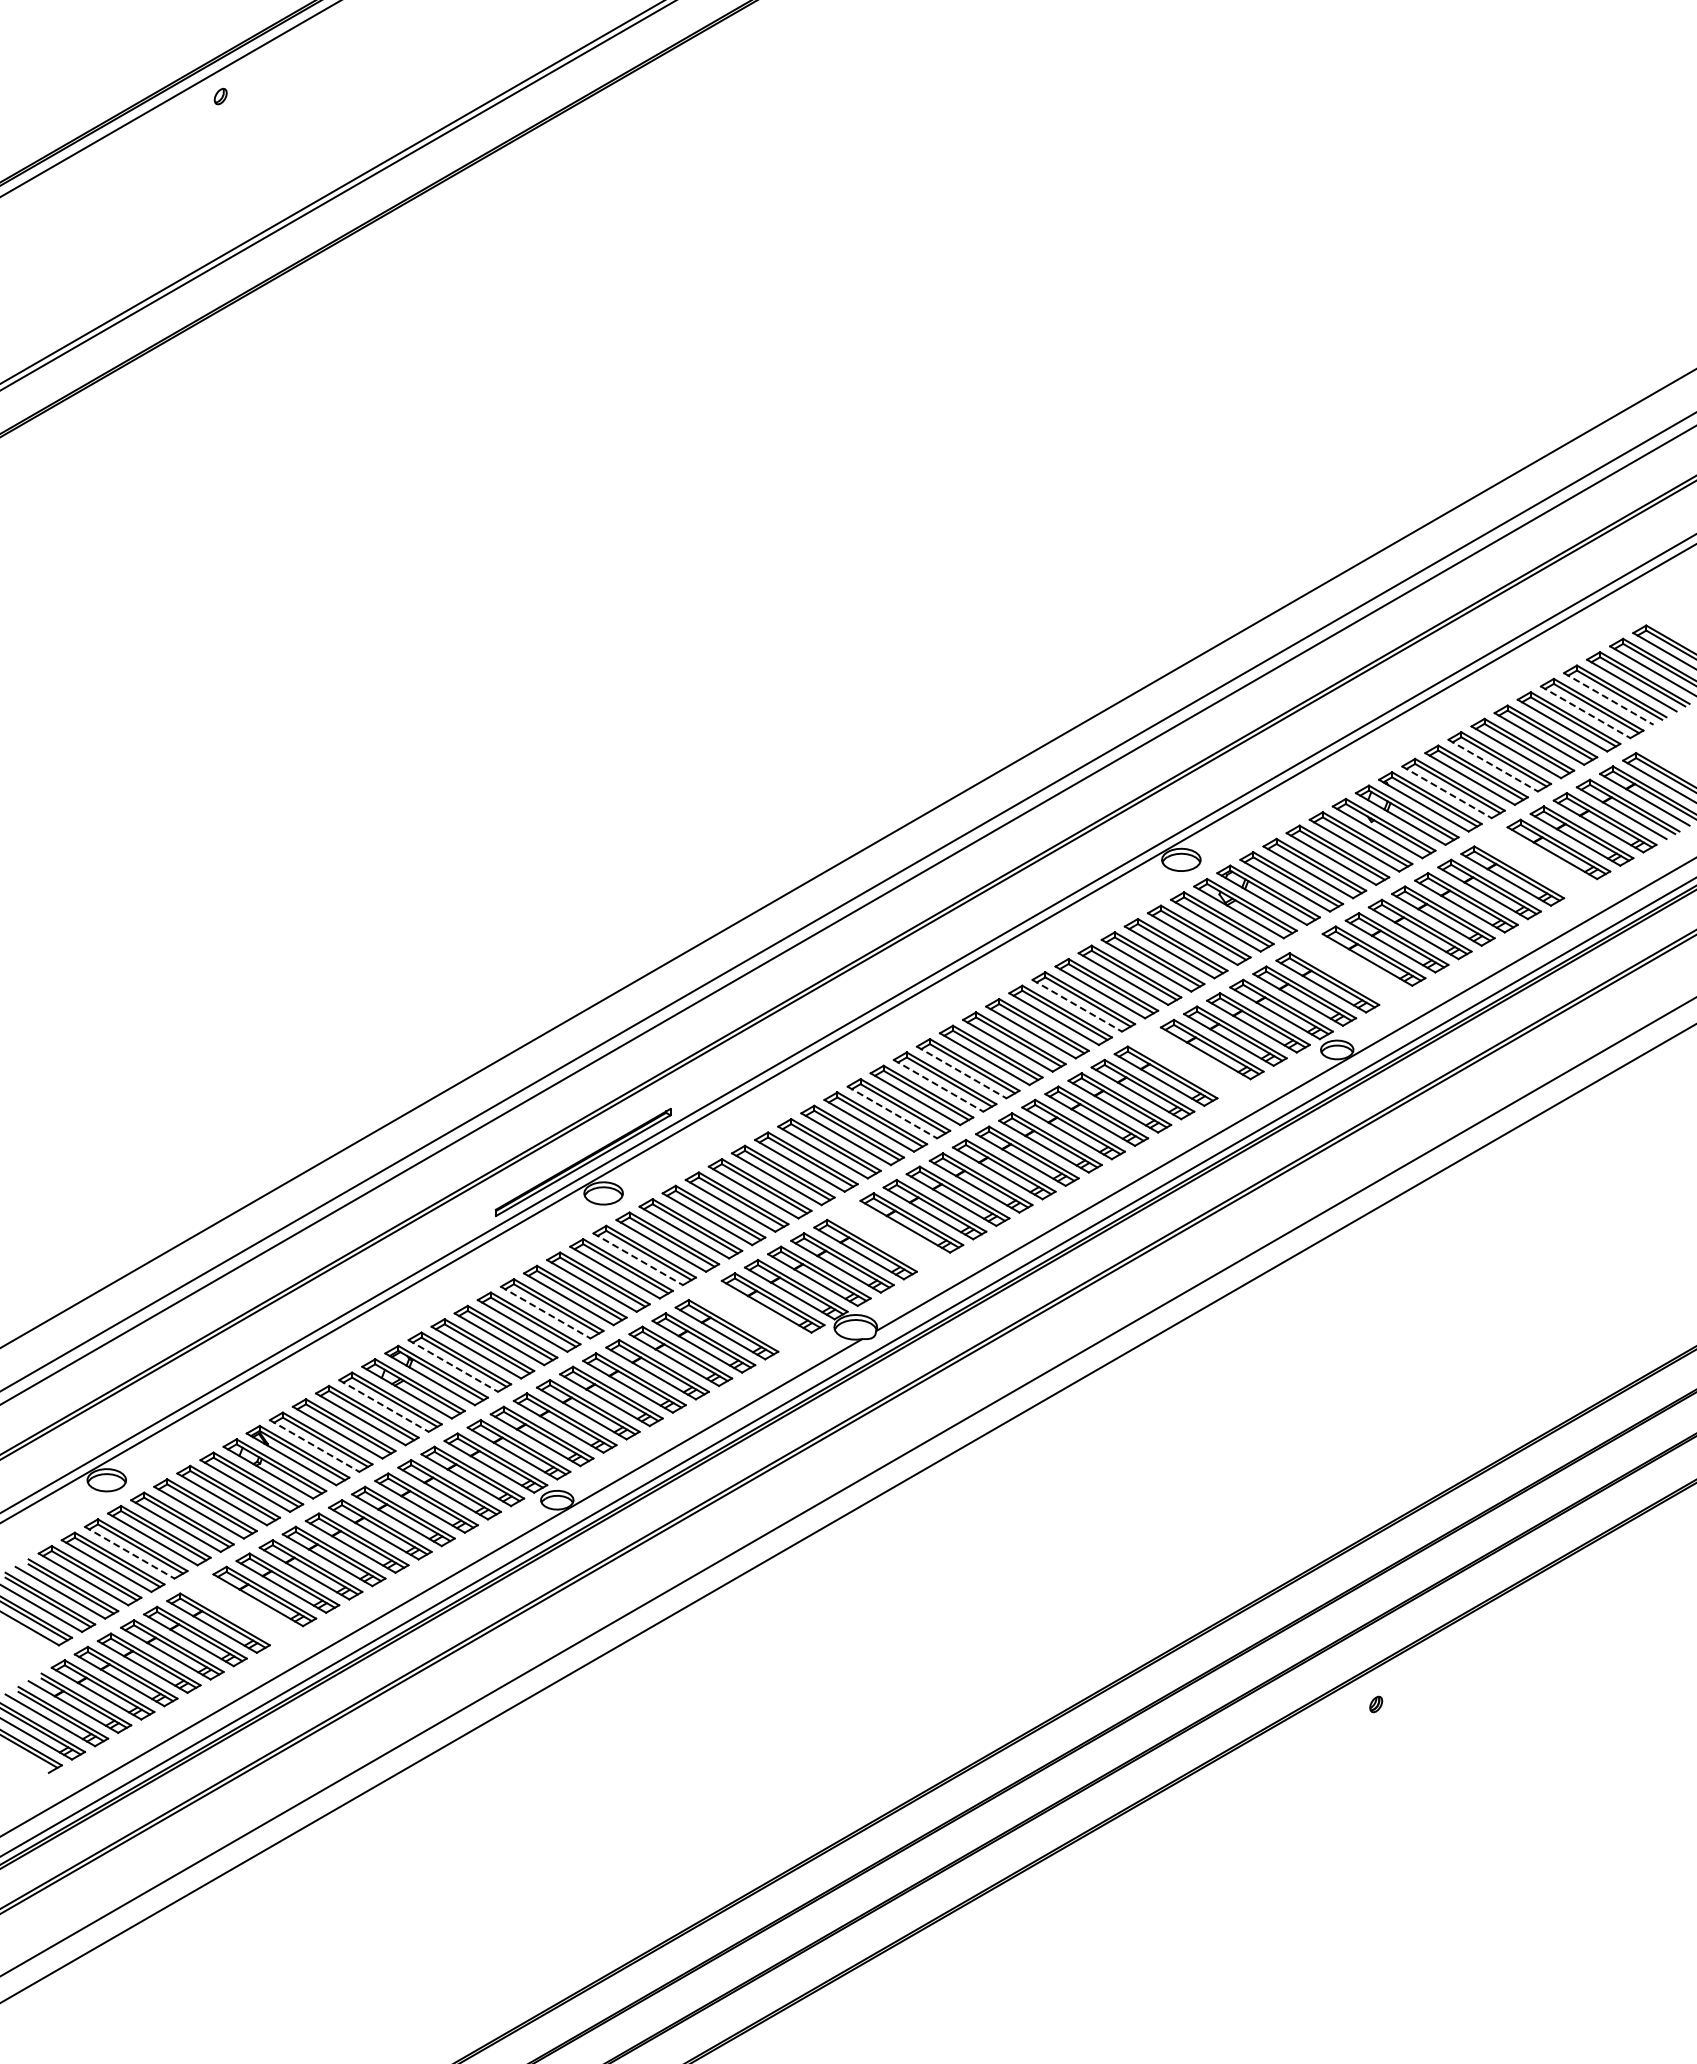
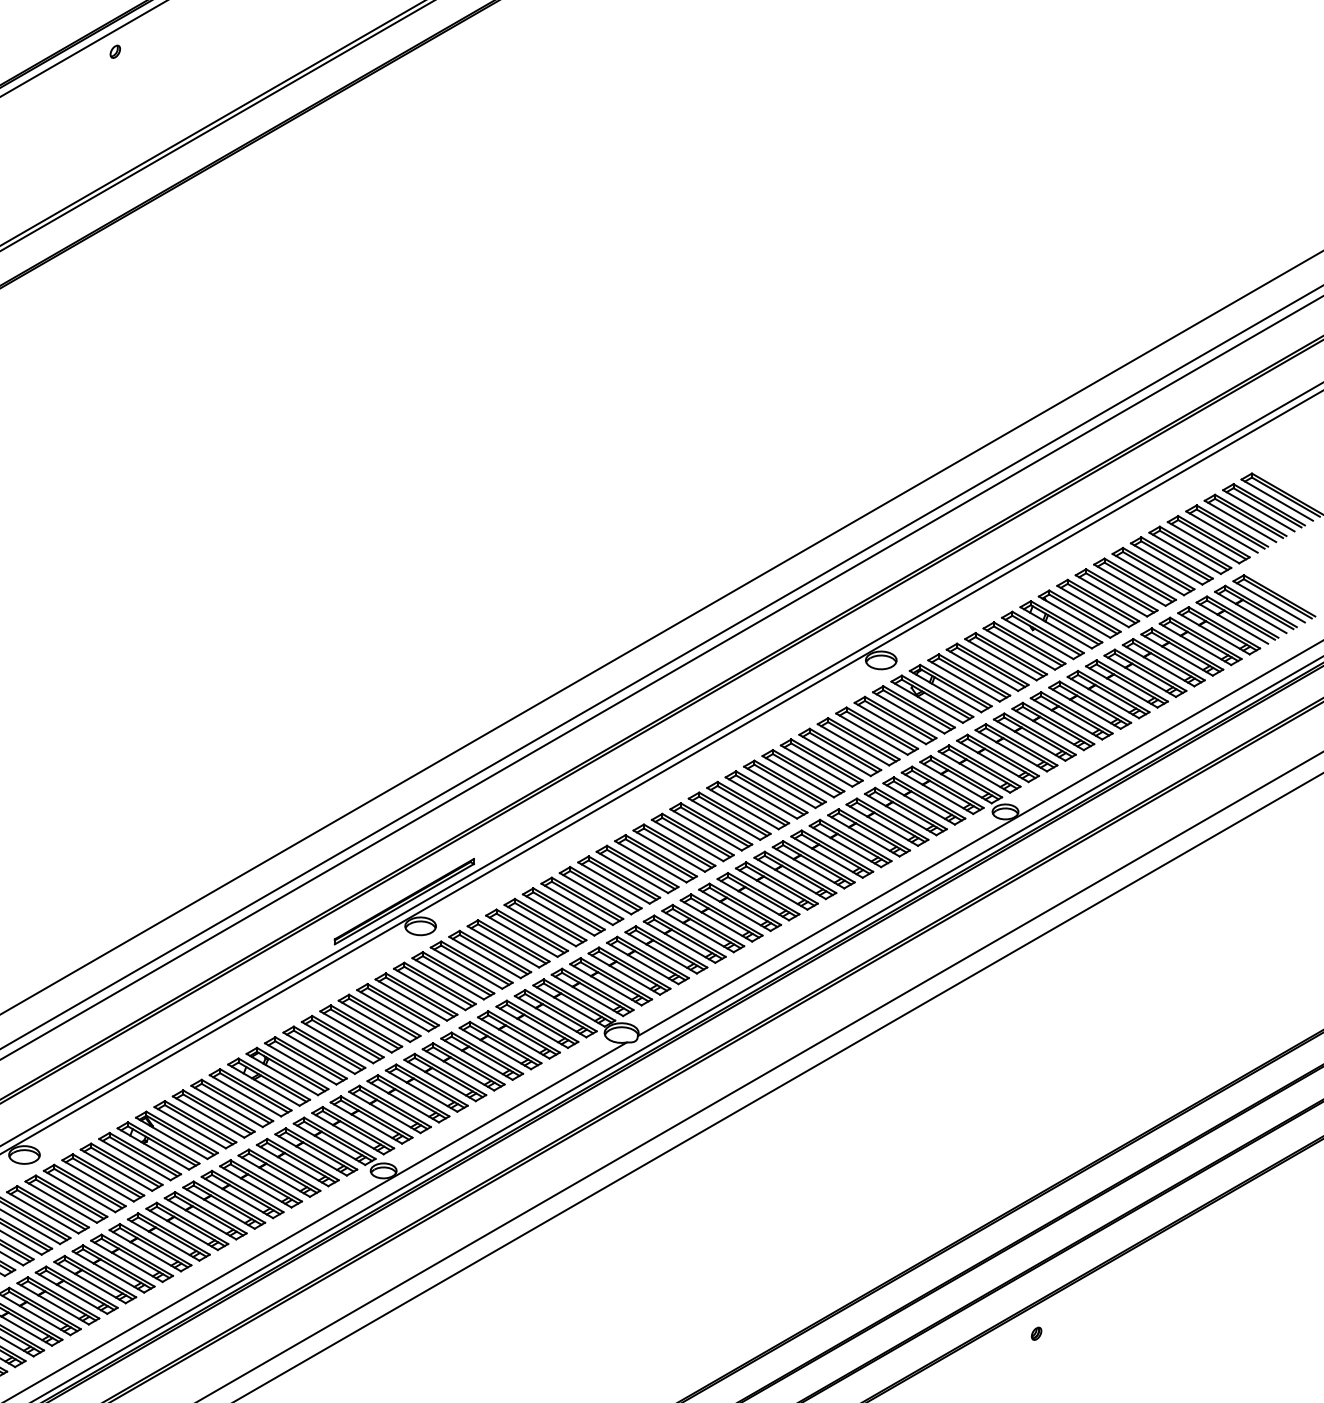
line: (1608, 698) -> (1221, 531), dashed -> solid
line: (1585, 712) -> (1203, 542), dashed -> solid
line: (1493, 765) -> (1130, 585), dashed -> solid
line: (1446, 792) -> (1092, 606), dashed -> solid
part: (1535, 862) -> (1163, 662), added
part: (1350, 969) -> (1016, 747), added
line: (1077, 1005) -> (798, 776), dashed -> solid
part: (1188, 1062) -> (886, 821), added
line: (961, 1072) -> (705, 829), dashed -> solid
line: (938, 1085) -> (687, 840), dashed -> solid
line: (892, 1112) -> (650, 861), dashed -> solid
part: (888, 1235) -> (647, 959), added
line: (638, 1259) -> (448, 979), dashed -> solid
line: (545, 1312) -> (374, 1021), dashed -> solid
part: (749, 1316) -> (536, 1024), added
line: (453, 1365) -> (300, 1063), dashed -> solid
line: (383, 1405) -> (245, 1095), dashed -> solid
line: (314, 1446) -> (190, 1128), dashed -> solid
line: (129, 1552) -> (42, 1212), dashed -> solid
part: (241, 1609) -> (131, 1258), added

